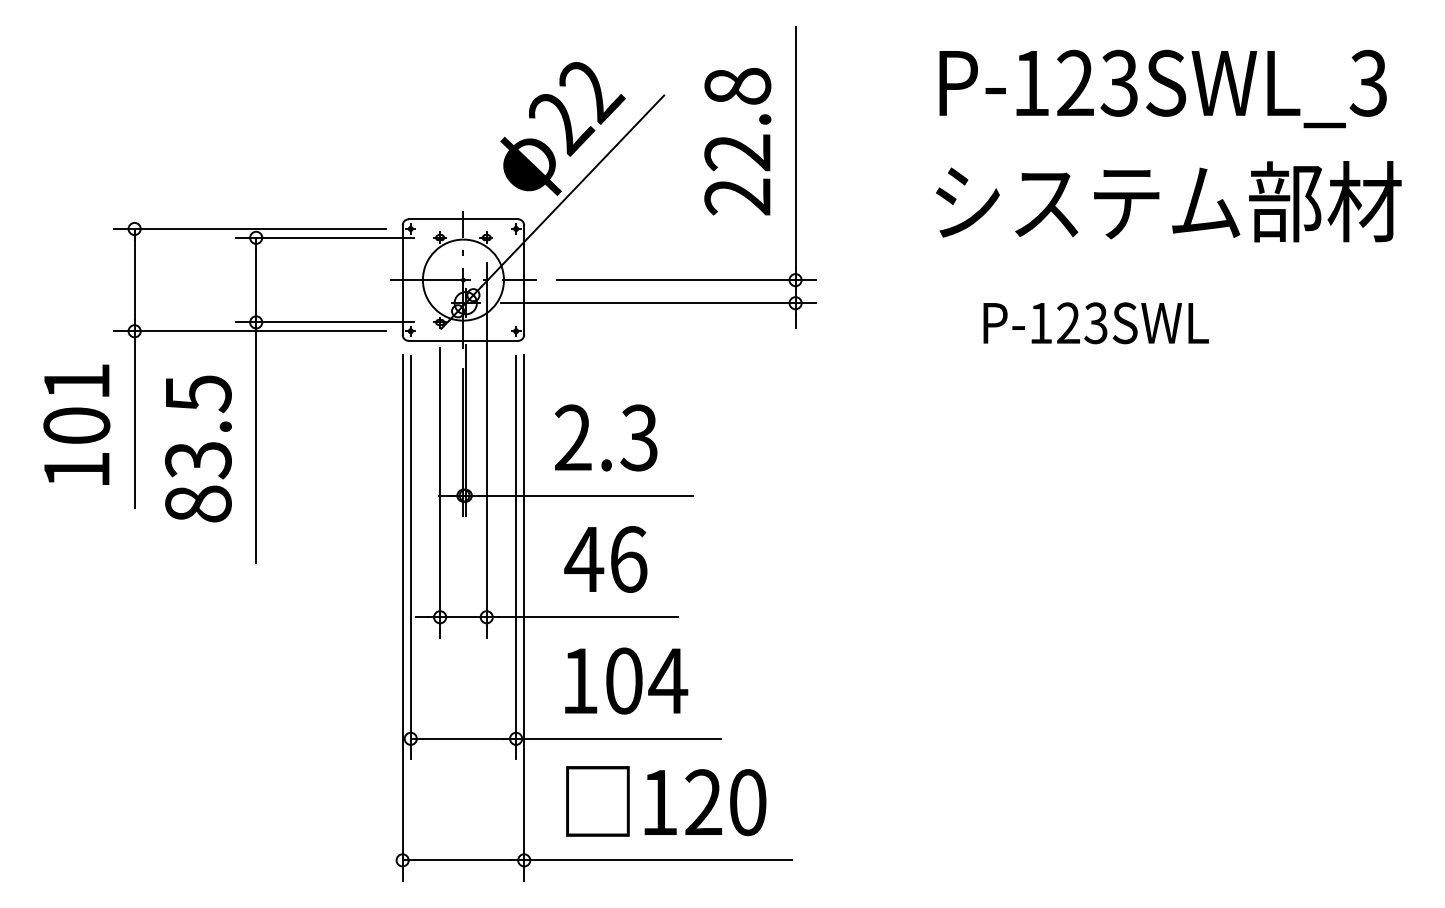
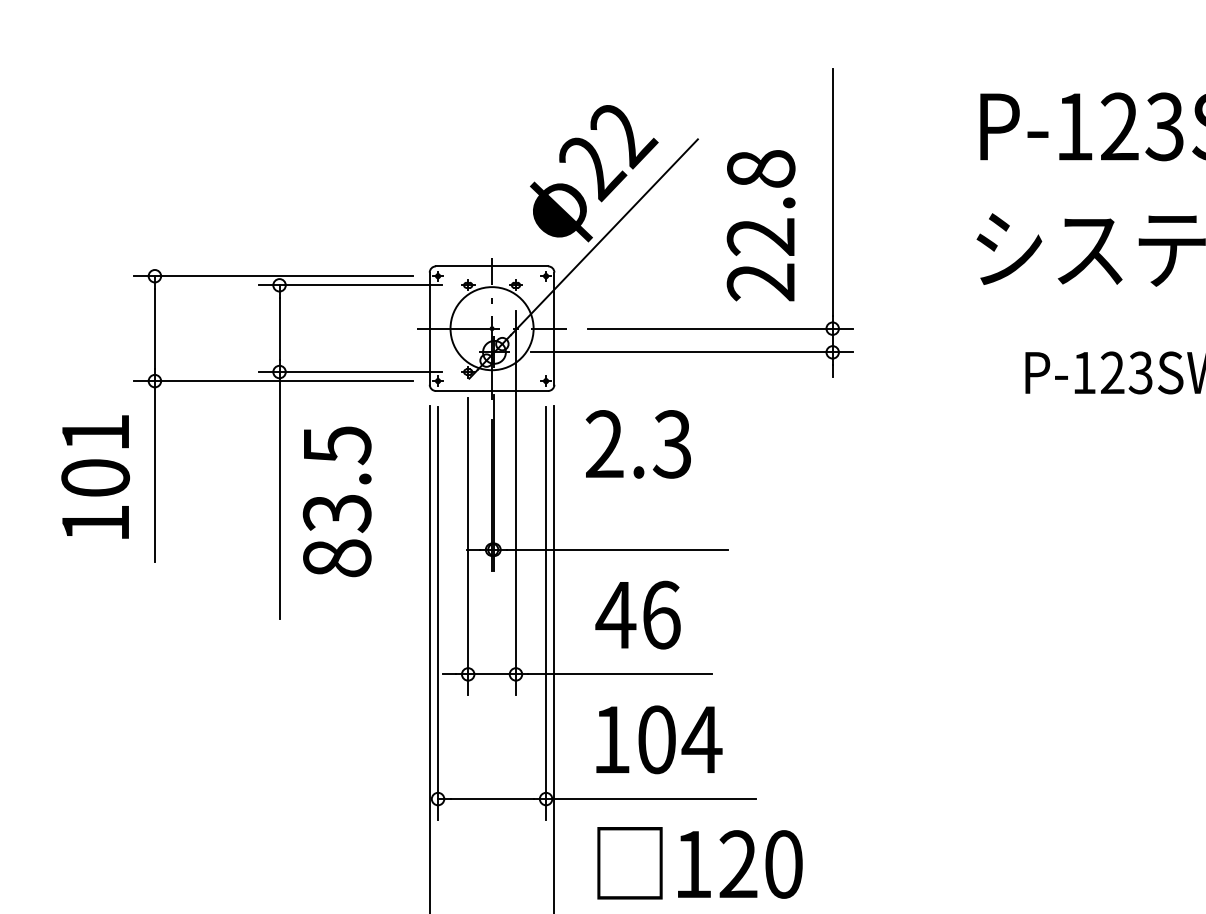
text: (737, 141) -> (760, 225), moved
text: (606, 437) -> (638, 443), moved
text: (198, 448) -> (337, 501), moved

